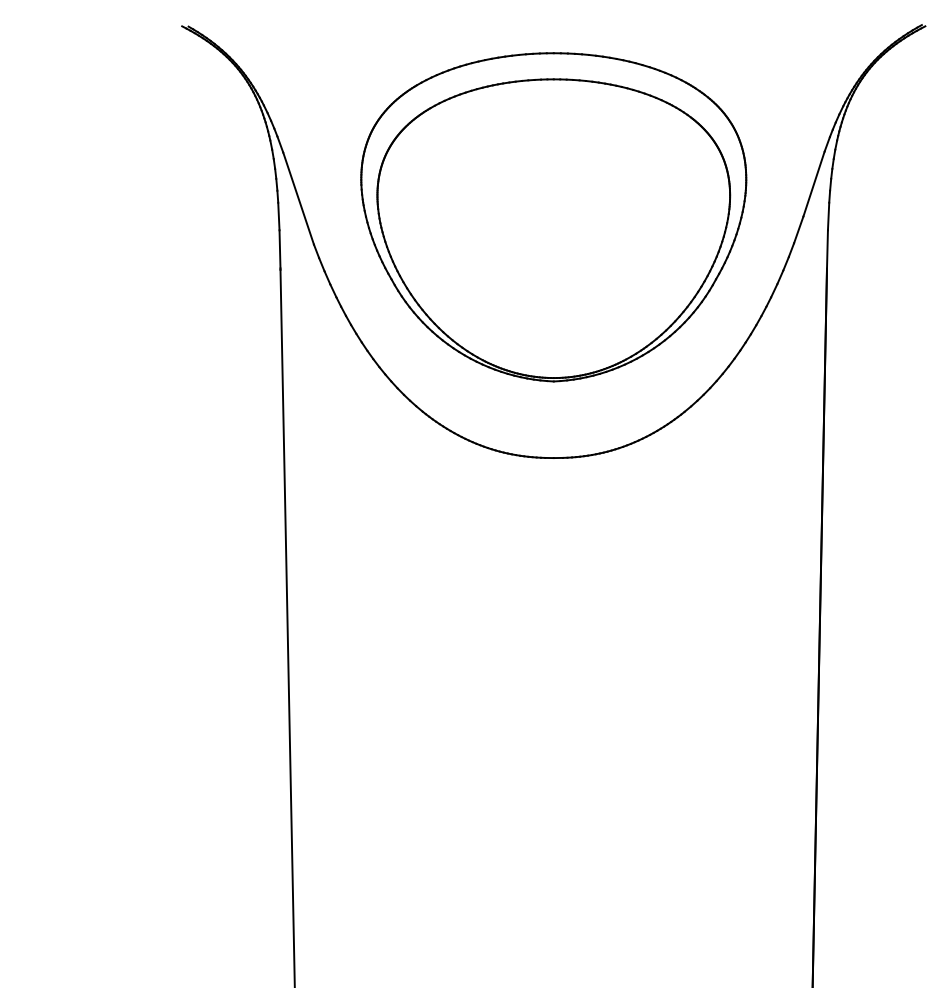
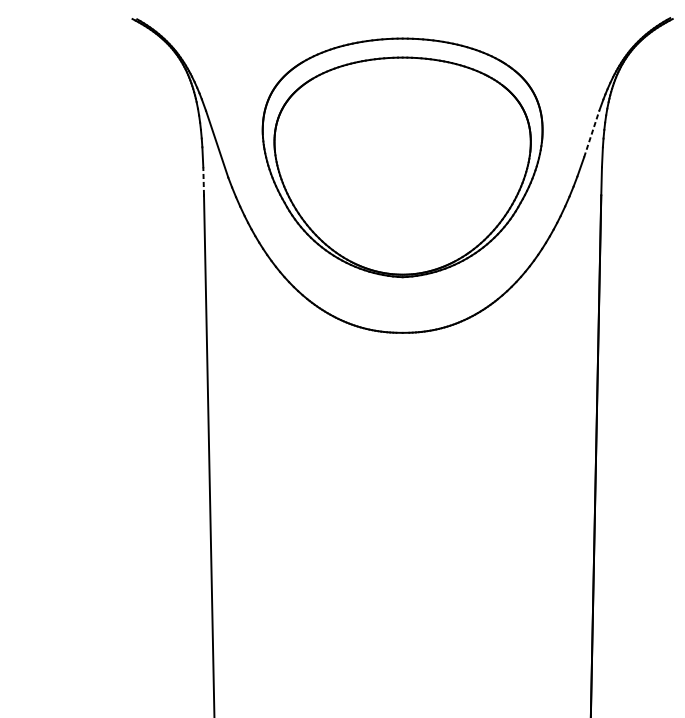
line: (814, 183) -> (592, 133), solid -> dashed
line: (279, 248) -> (203, 180), solid -> dashed

